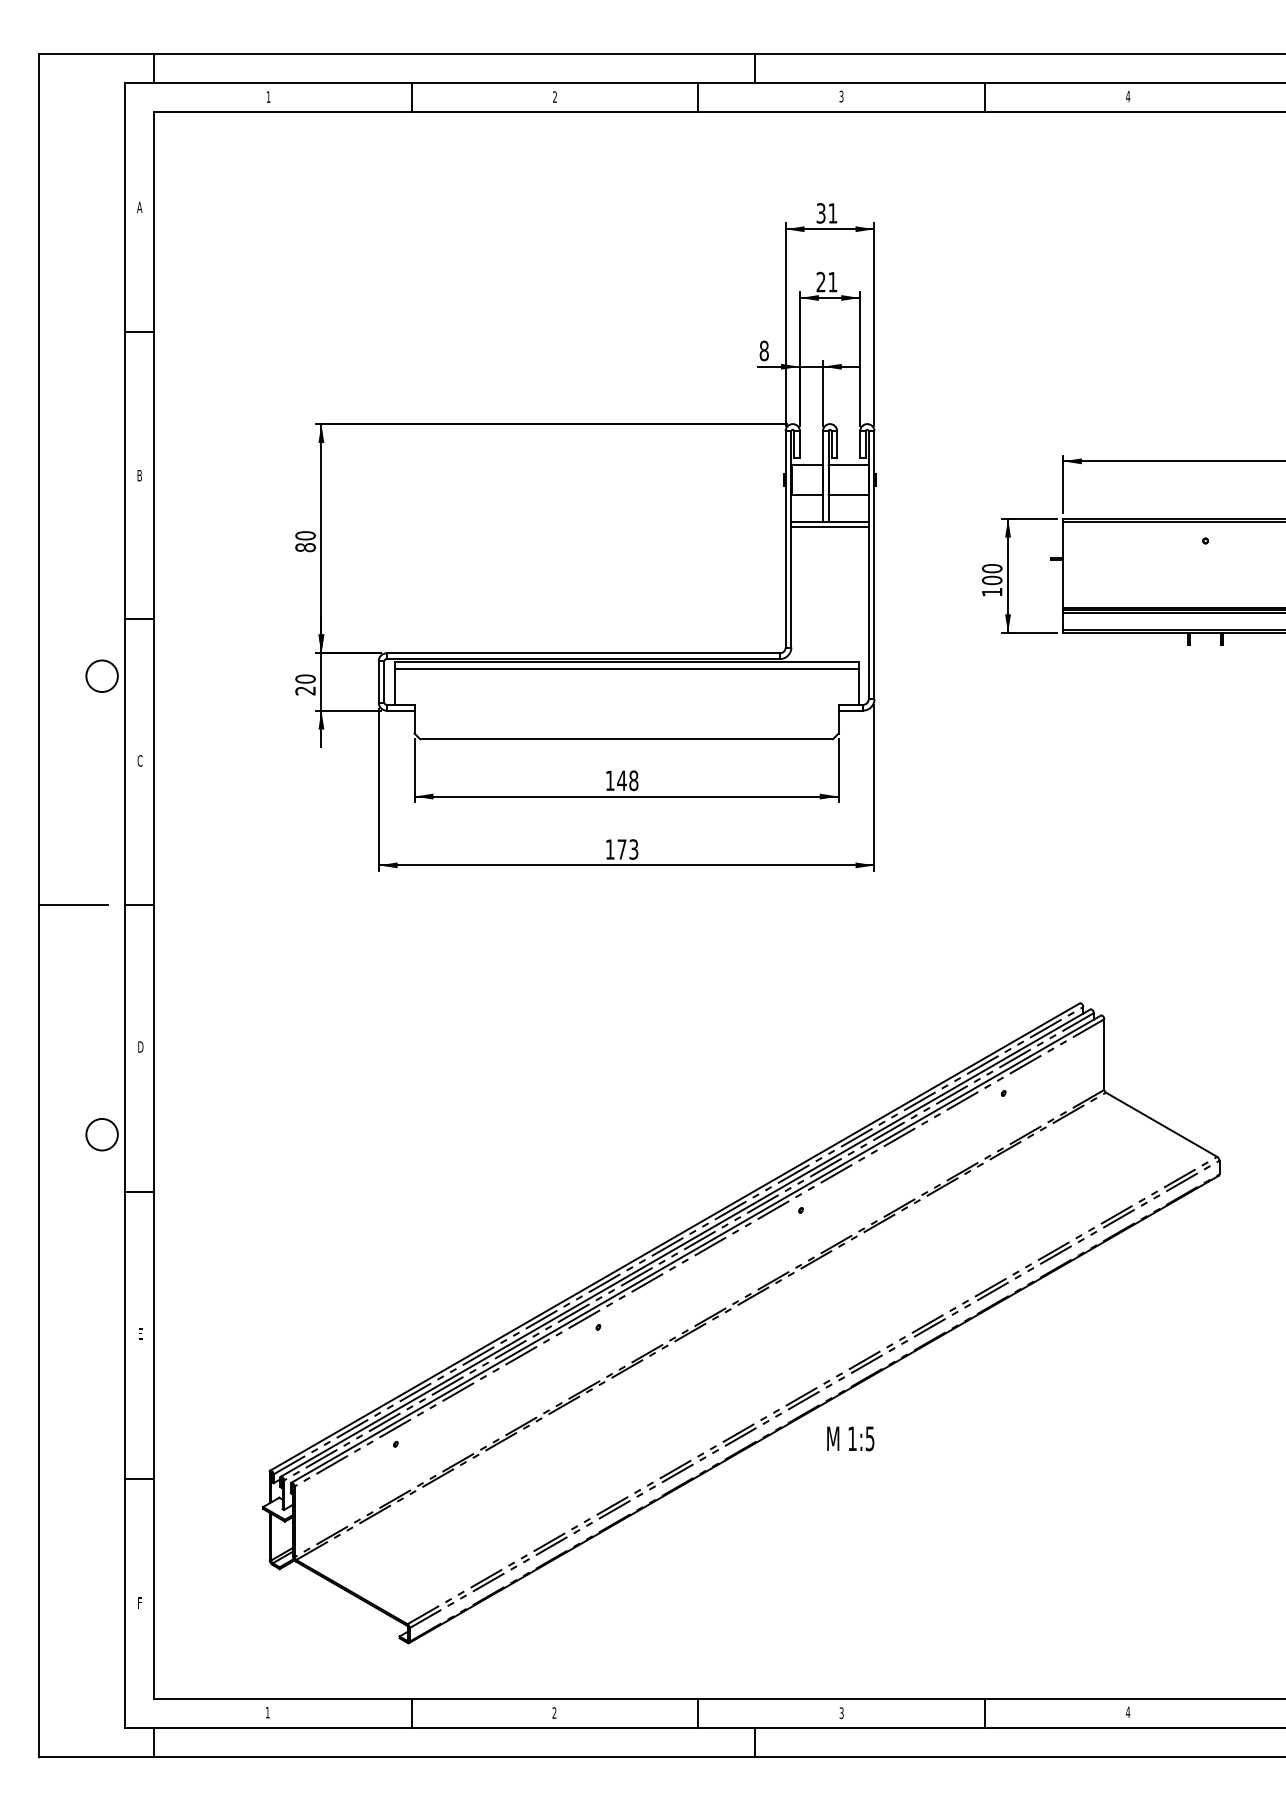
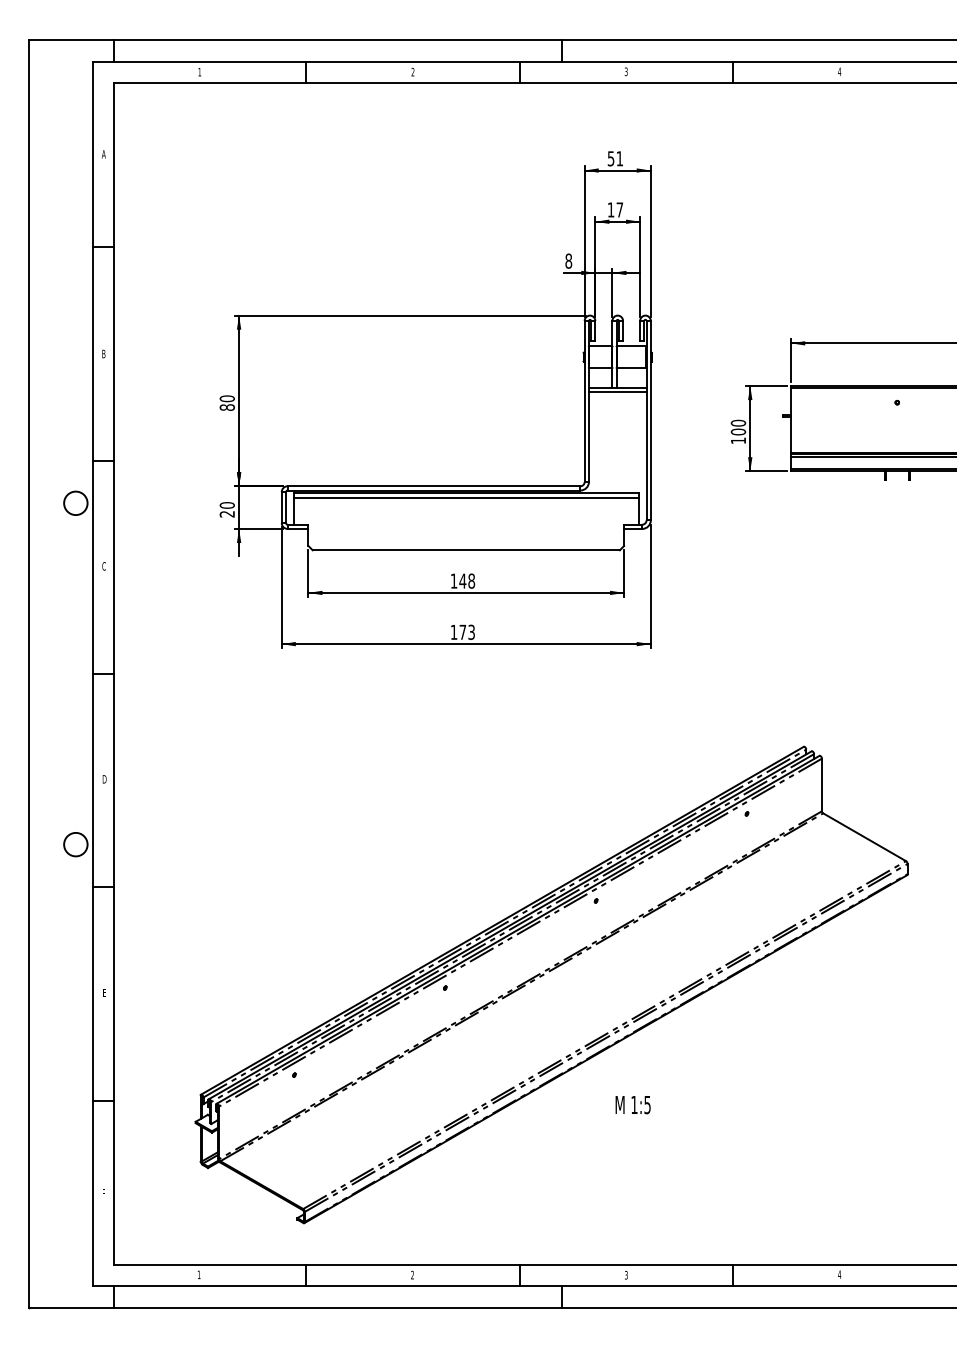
text: (821, 213) -> (611, 158), 31 -> 51
text: (825, 281) -> (614, 209), 21 -> 17
line: (73, 906) -> (54, 674), removed
text: (849, 1439) -> (632, 1105), moved

